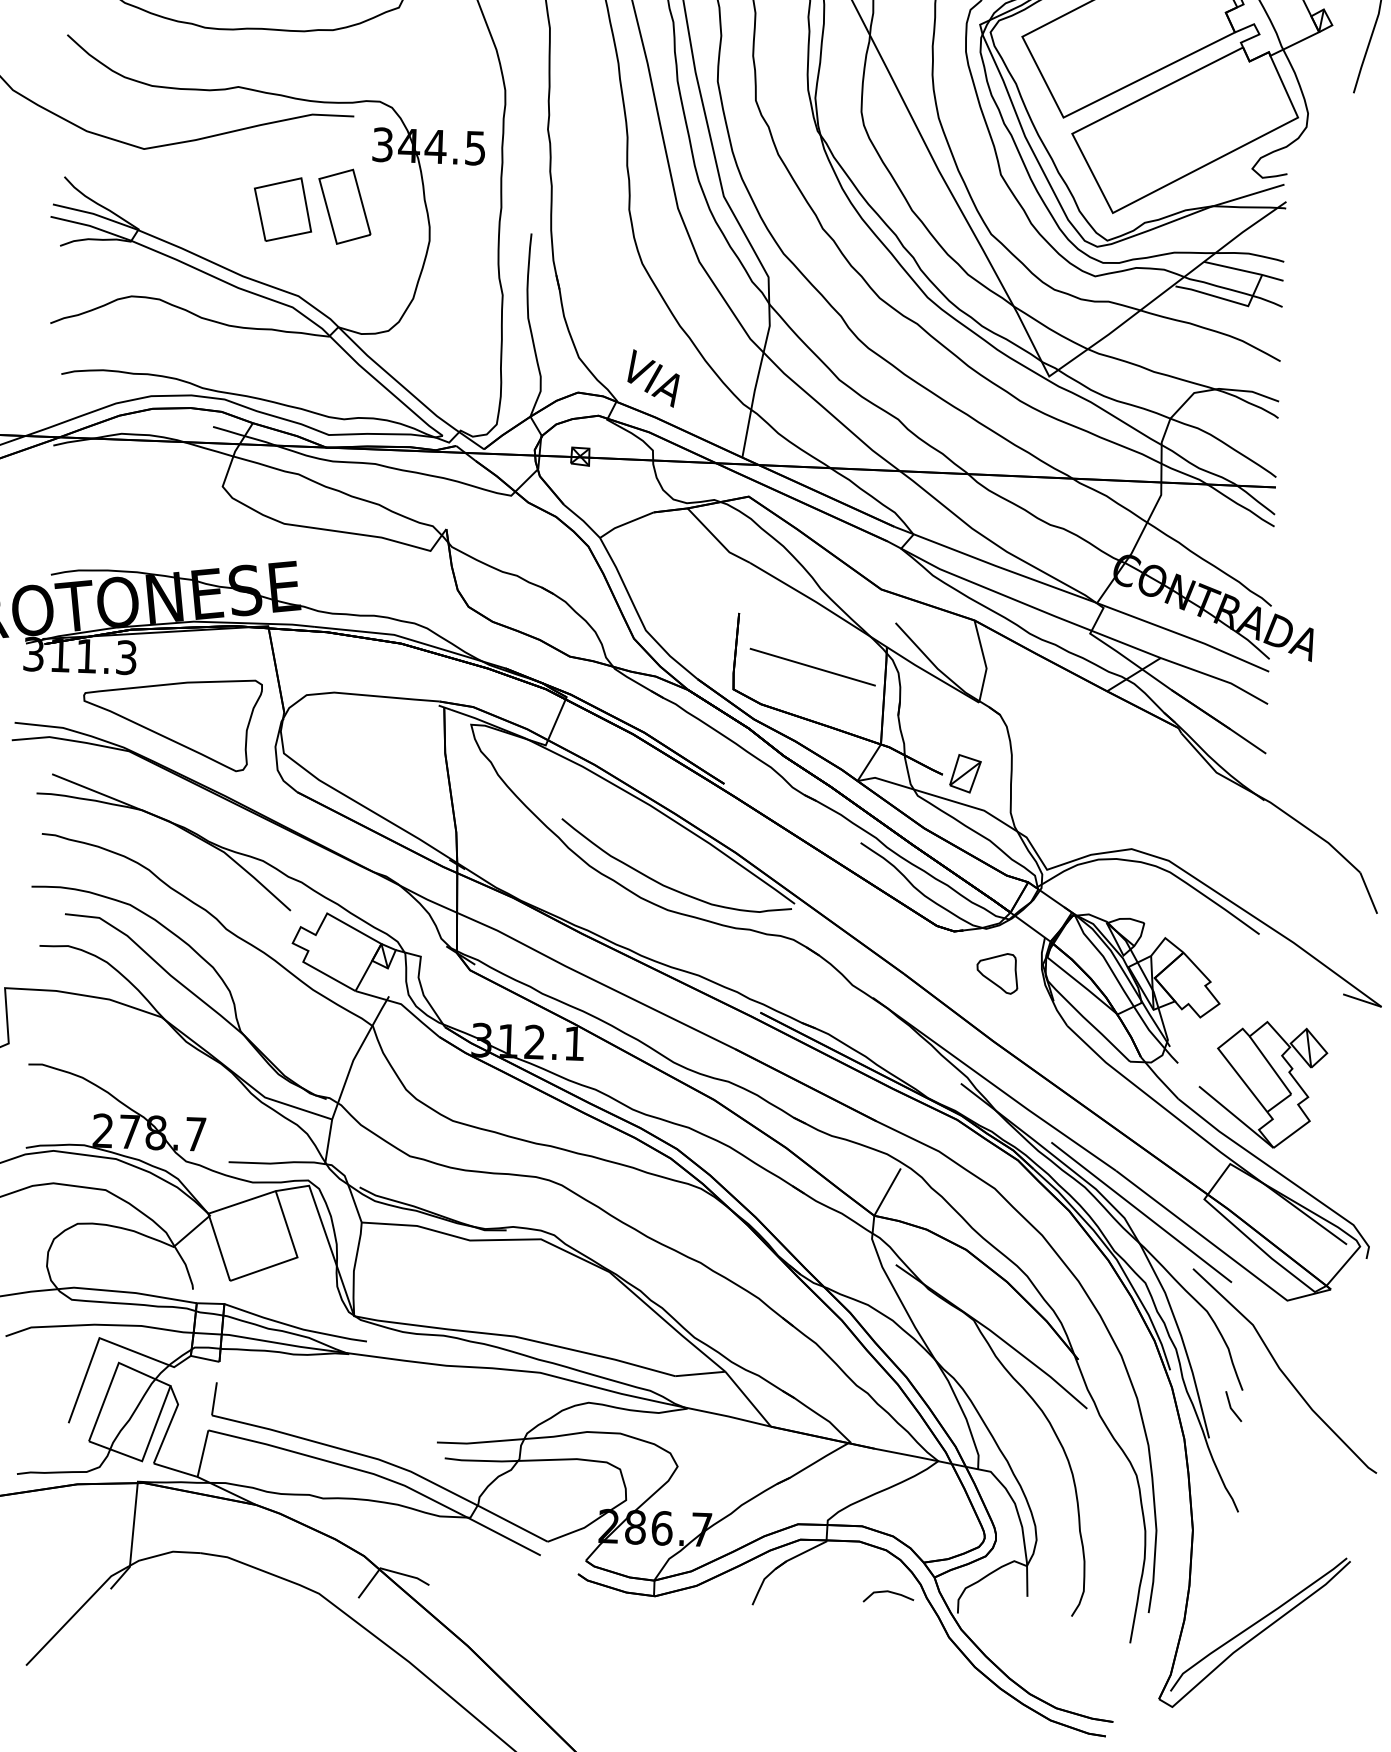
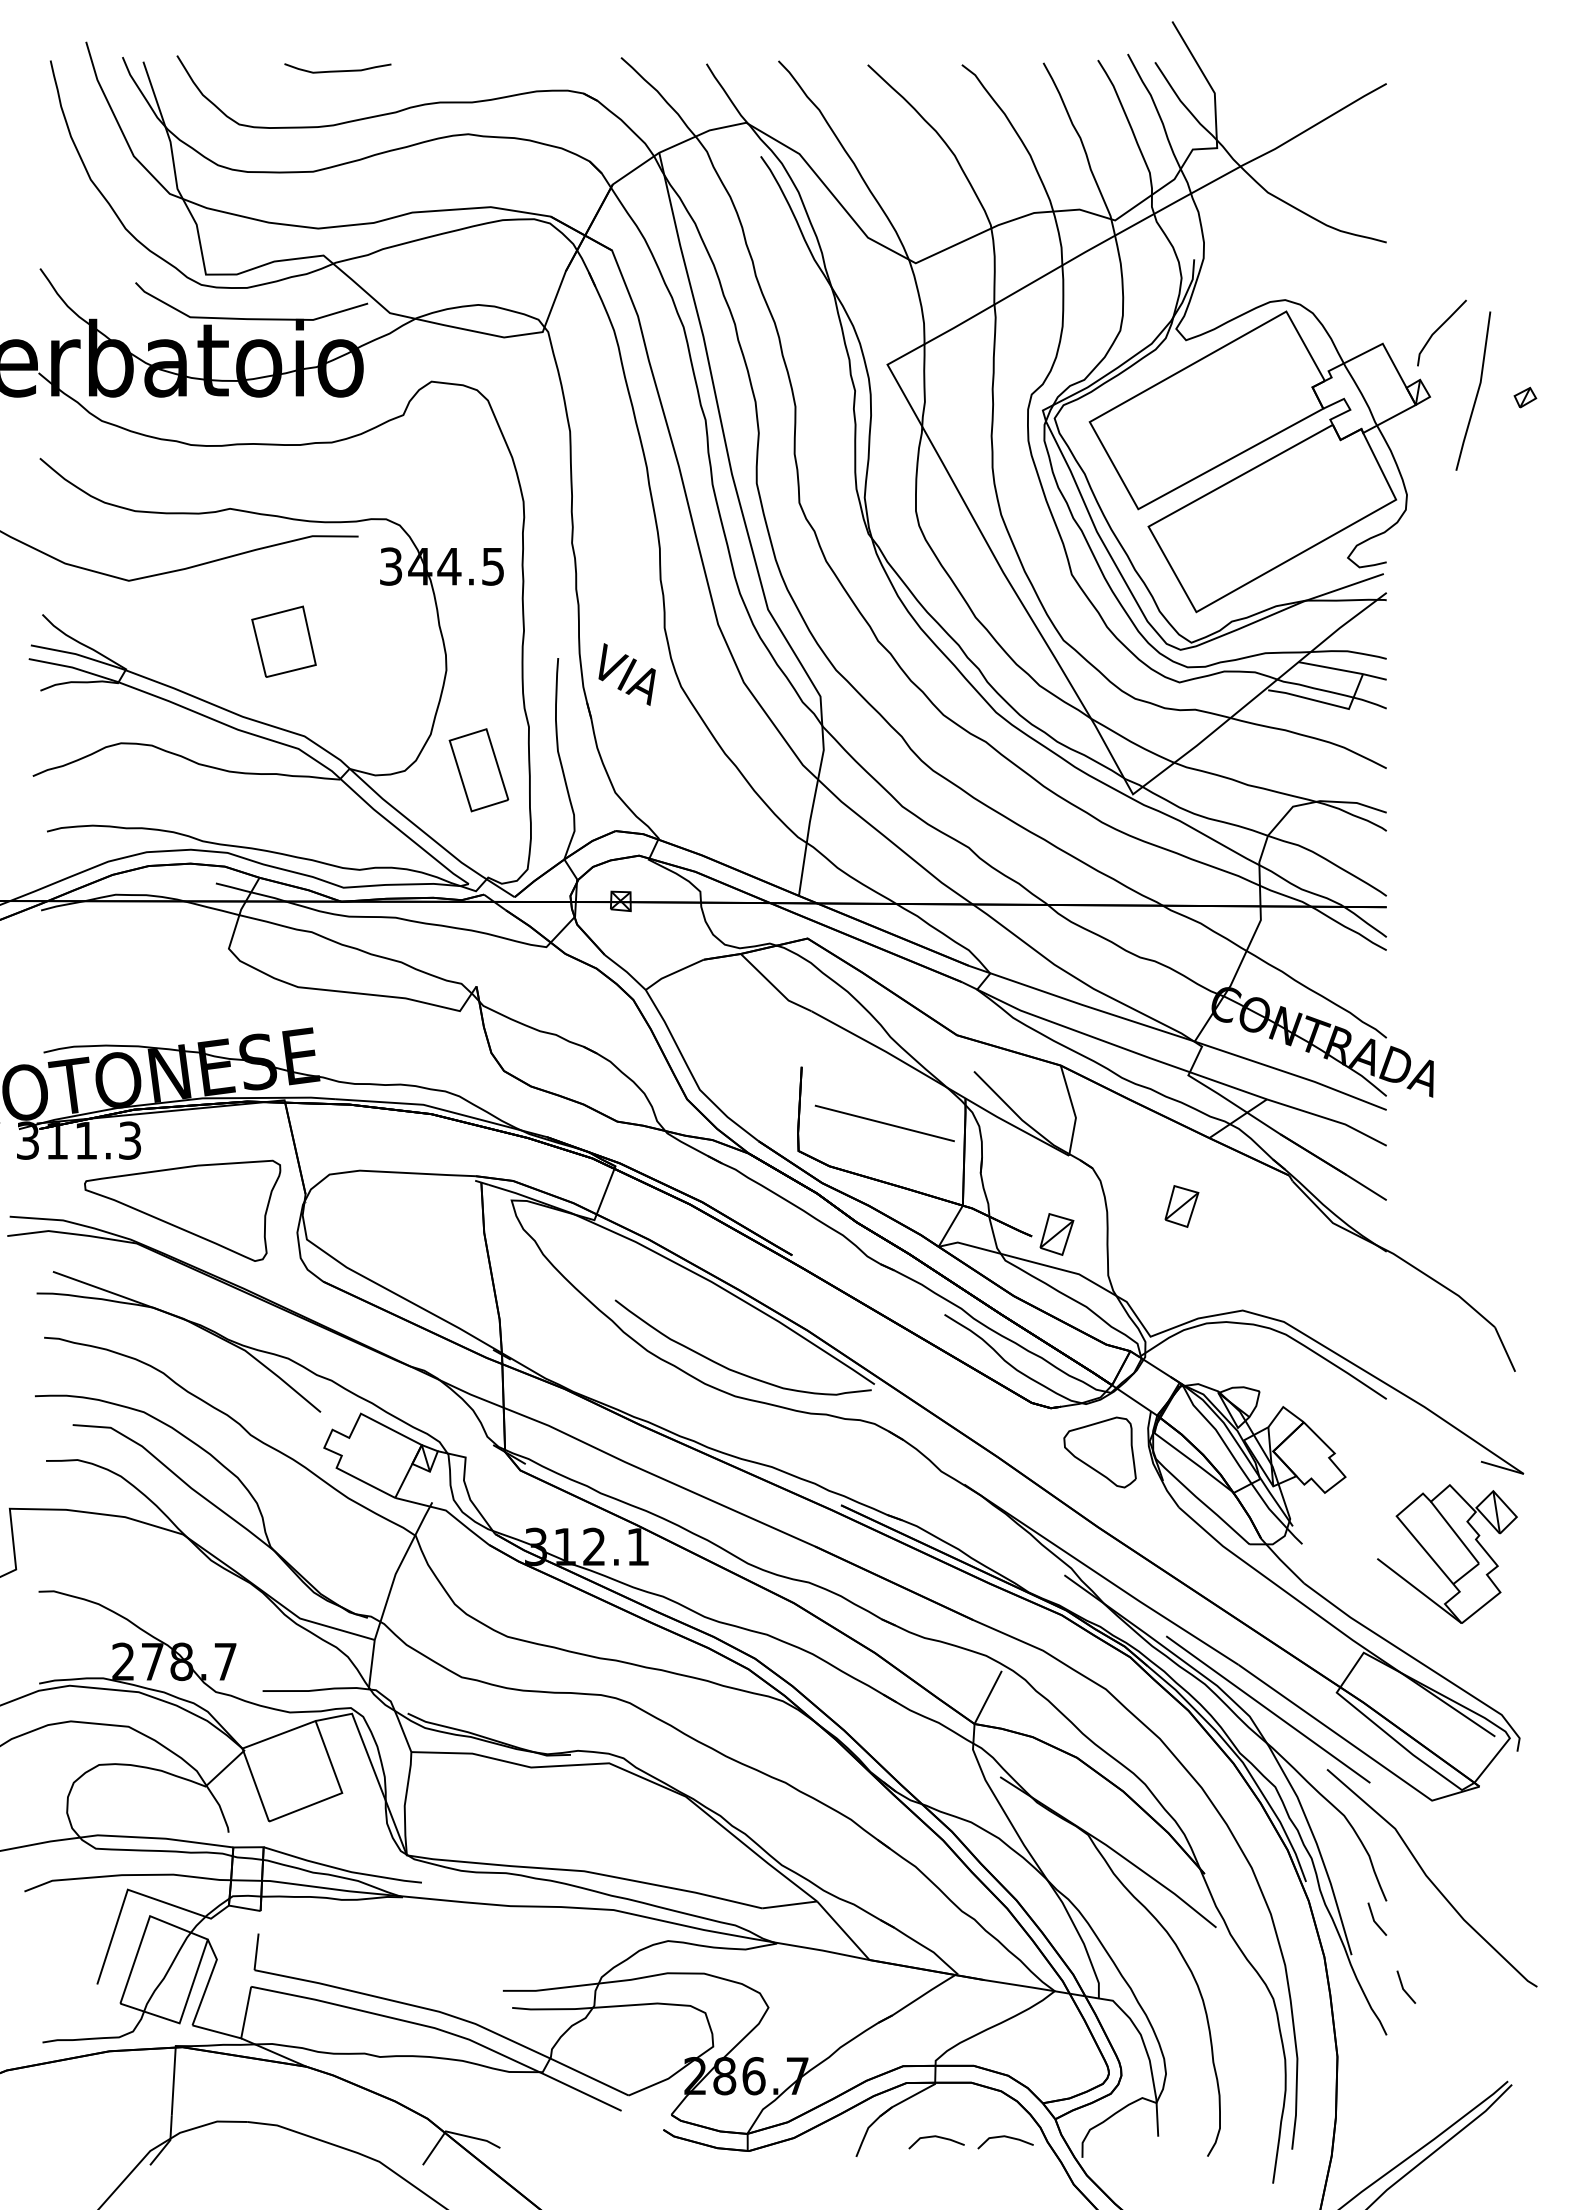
part: (344, 207) -> (478, 770), moved
text: (652, 378) -> (626, 674), moved
part: (1079, 752) -> (1181, 1206), added
part: (997, 973) -> (1100, 1452), size x1.6
part: (1262, 1084) -> (1447, 1553), moved
line: (1255, 1468) -> (1403, 1986), added
line: (825, 1590) -> (936, 2137), added

